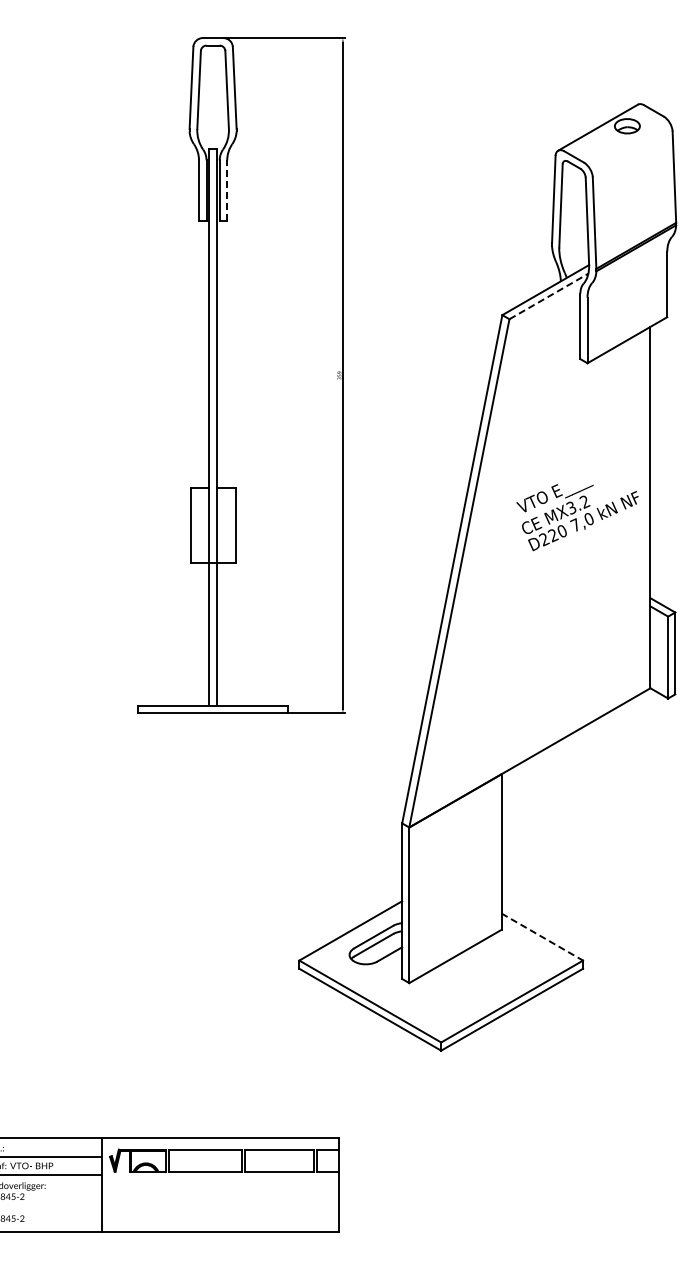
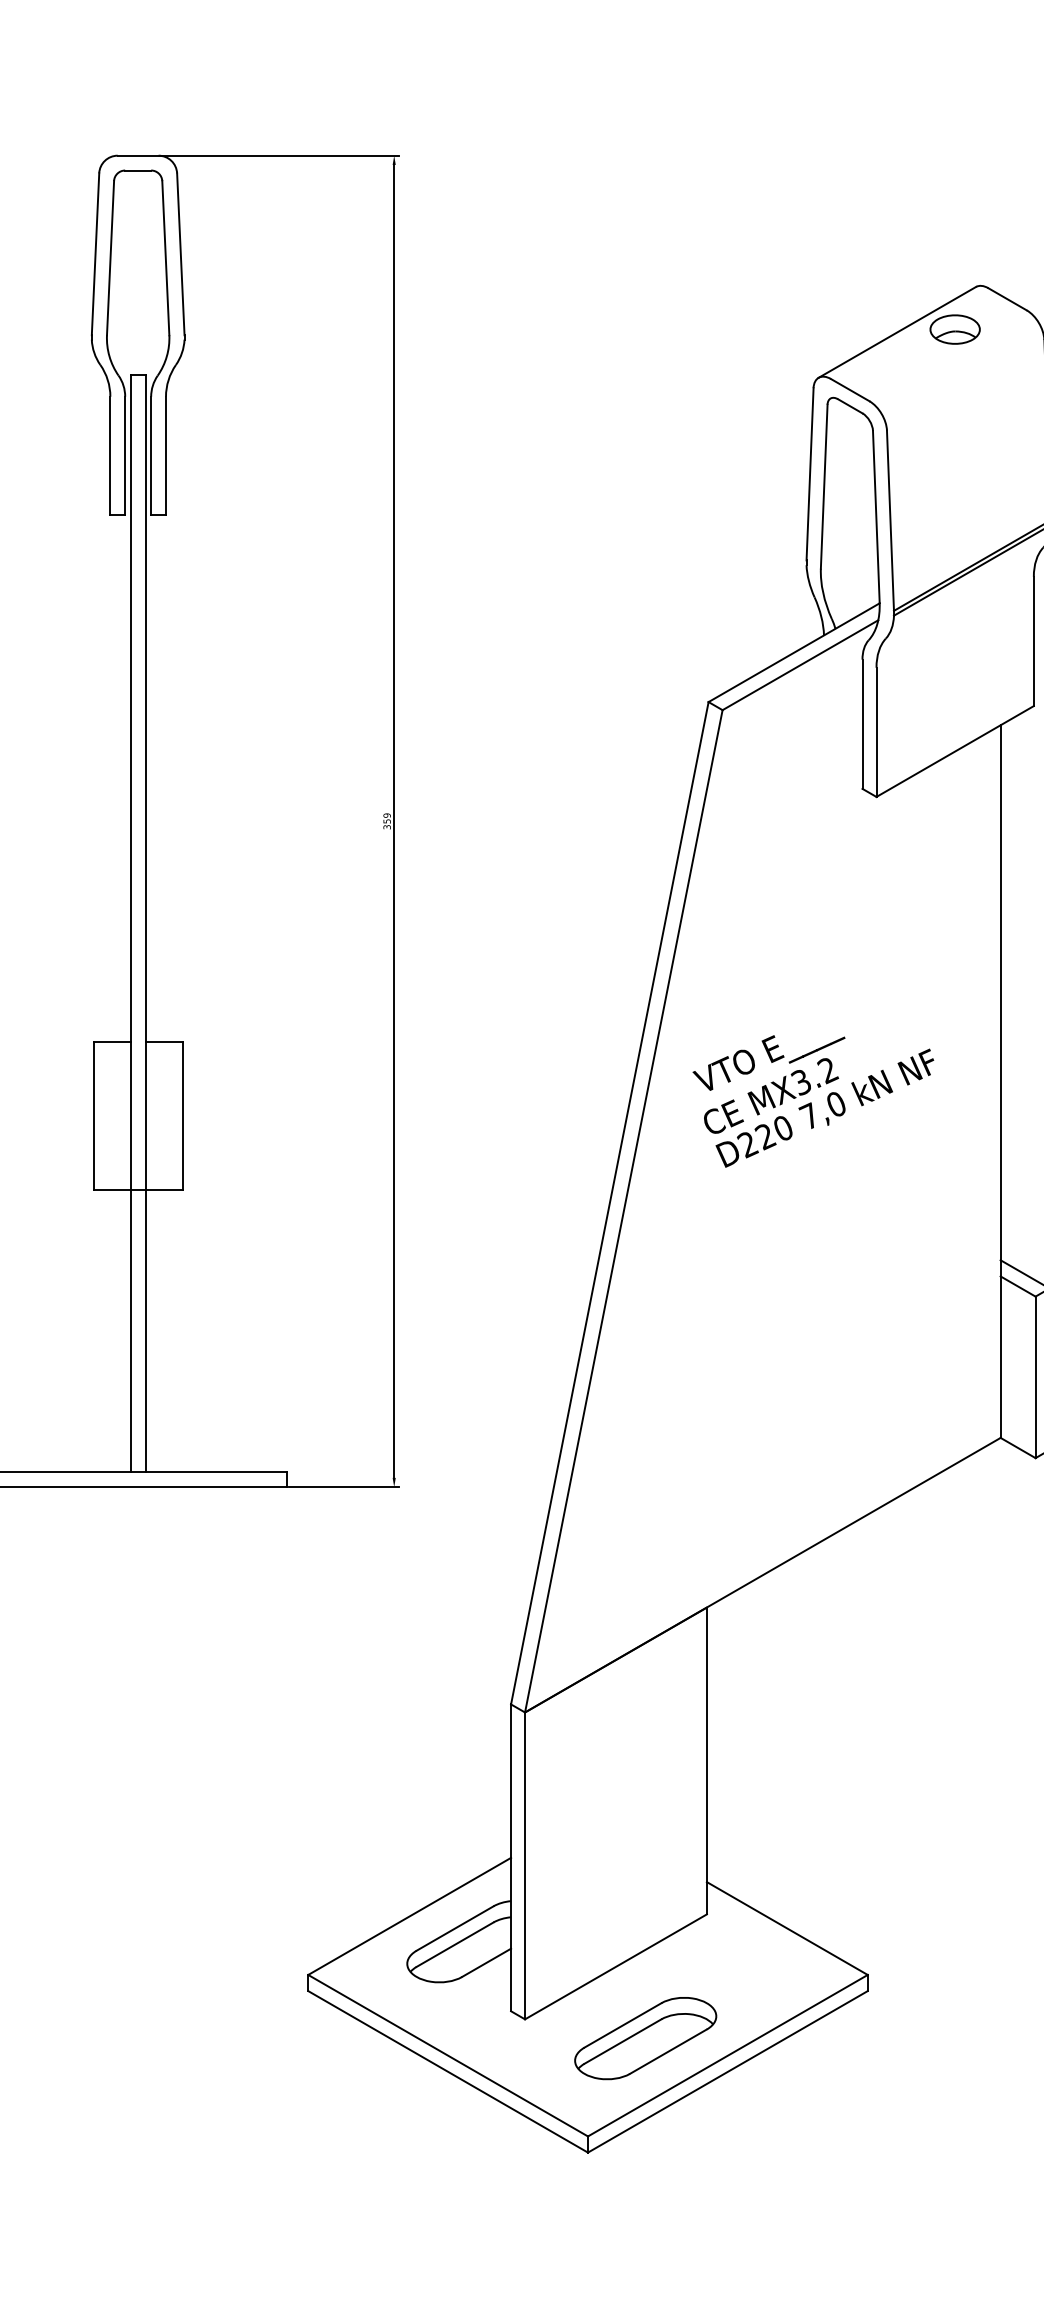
line: (227, 189) -> (166, 454), dashed -> solid
line: (548, 296) -> (799, 665), dashed -> solid
text: (577, 517) -> (813, 1101), moved
line: (542, 937) -> (787, 1929), dashed -> solid
part: (470, 992) -> (645, 2037), added

